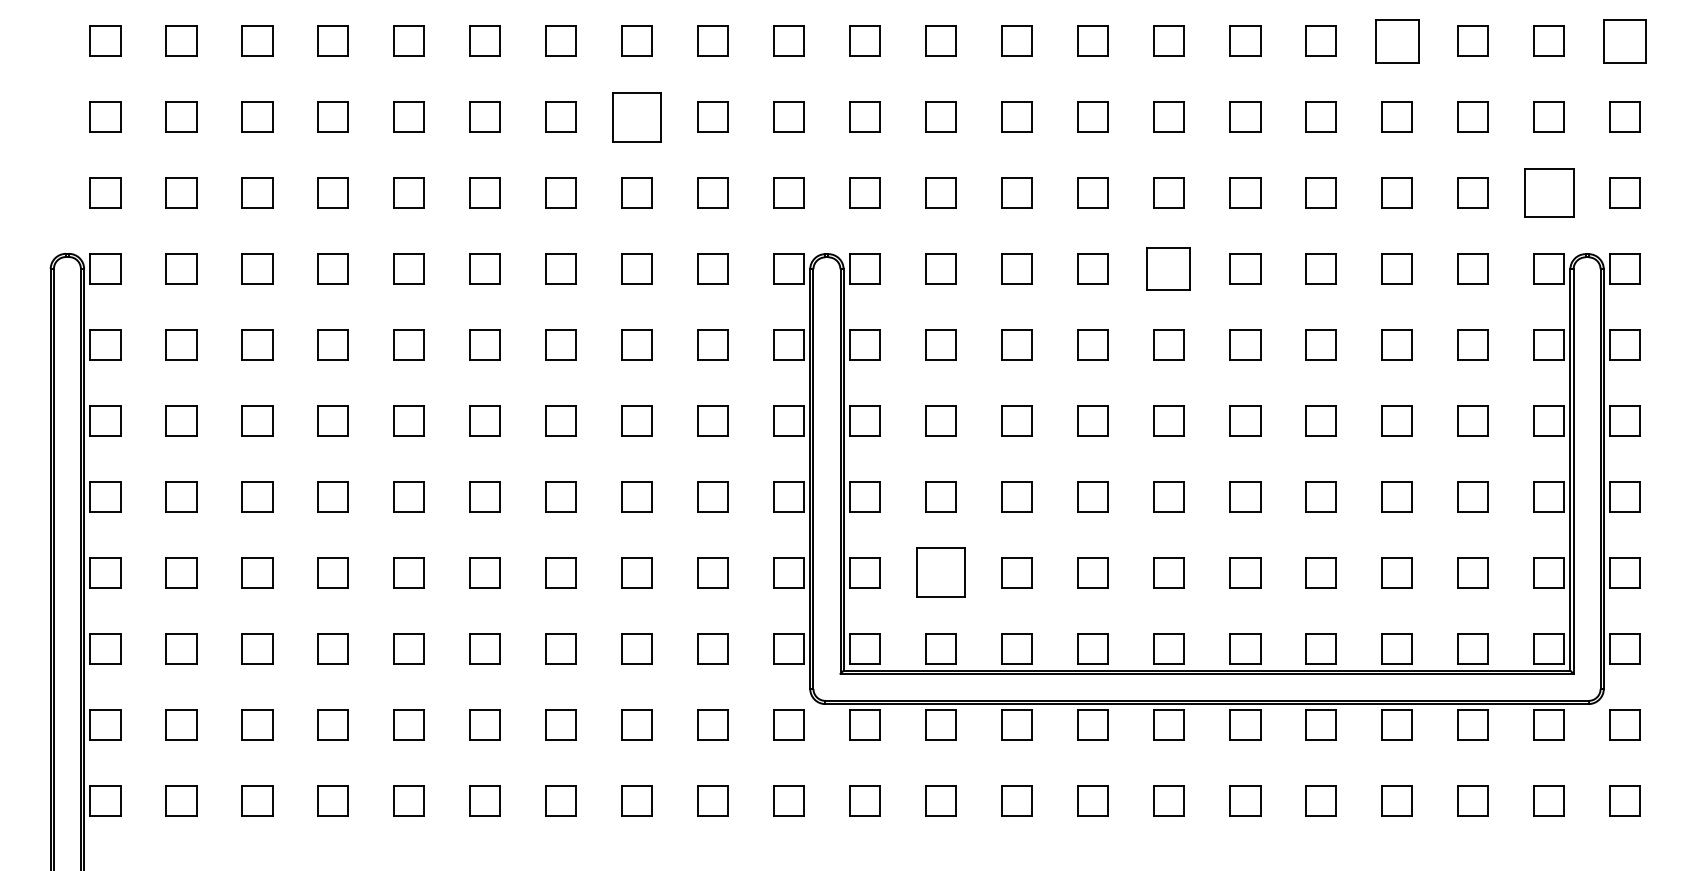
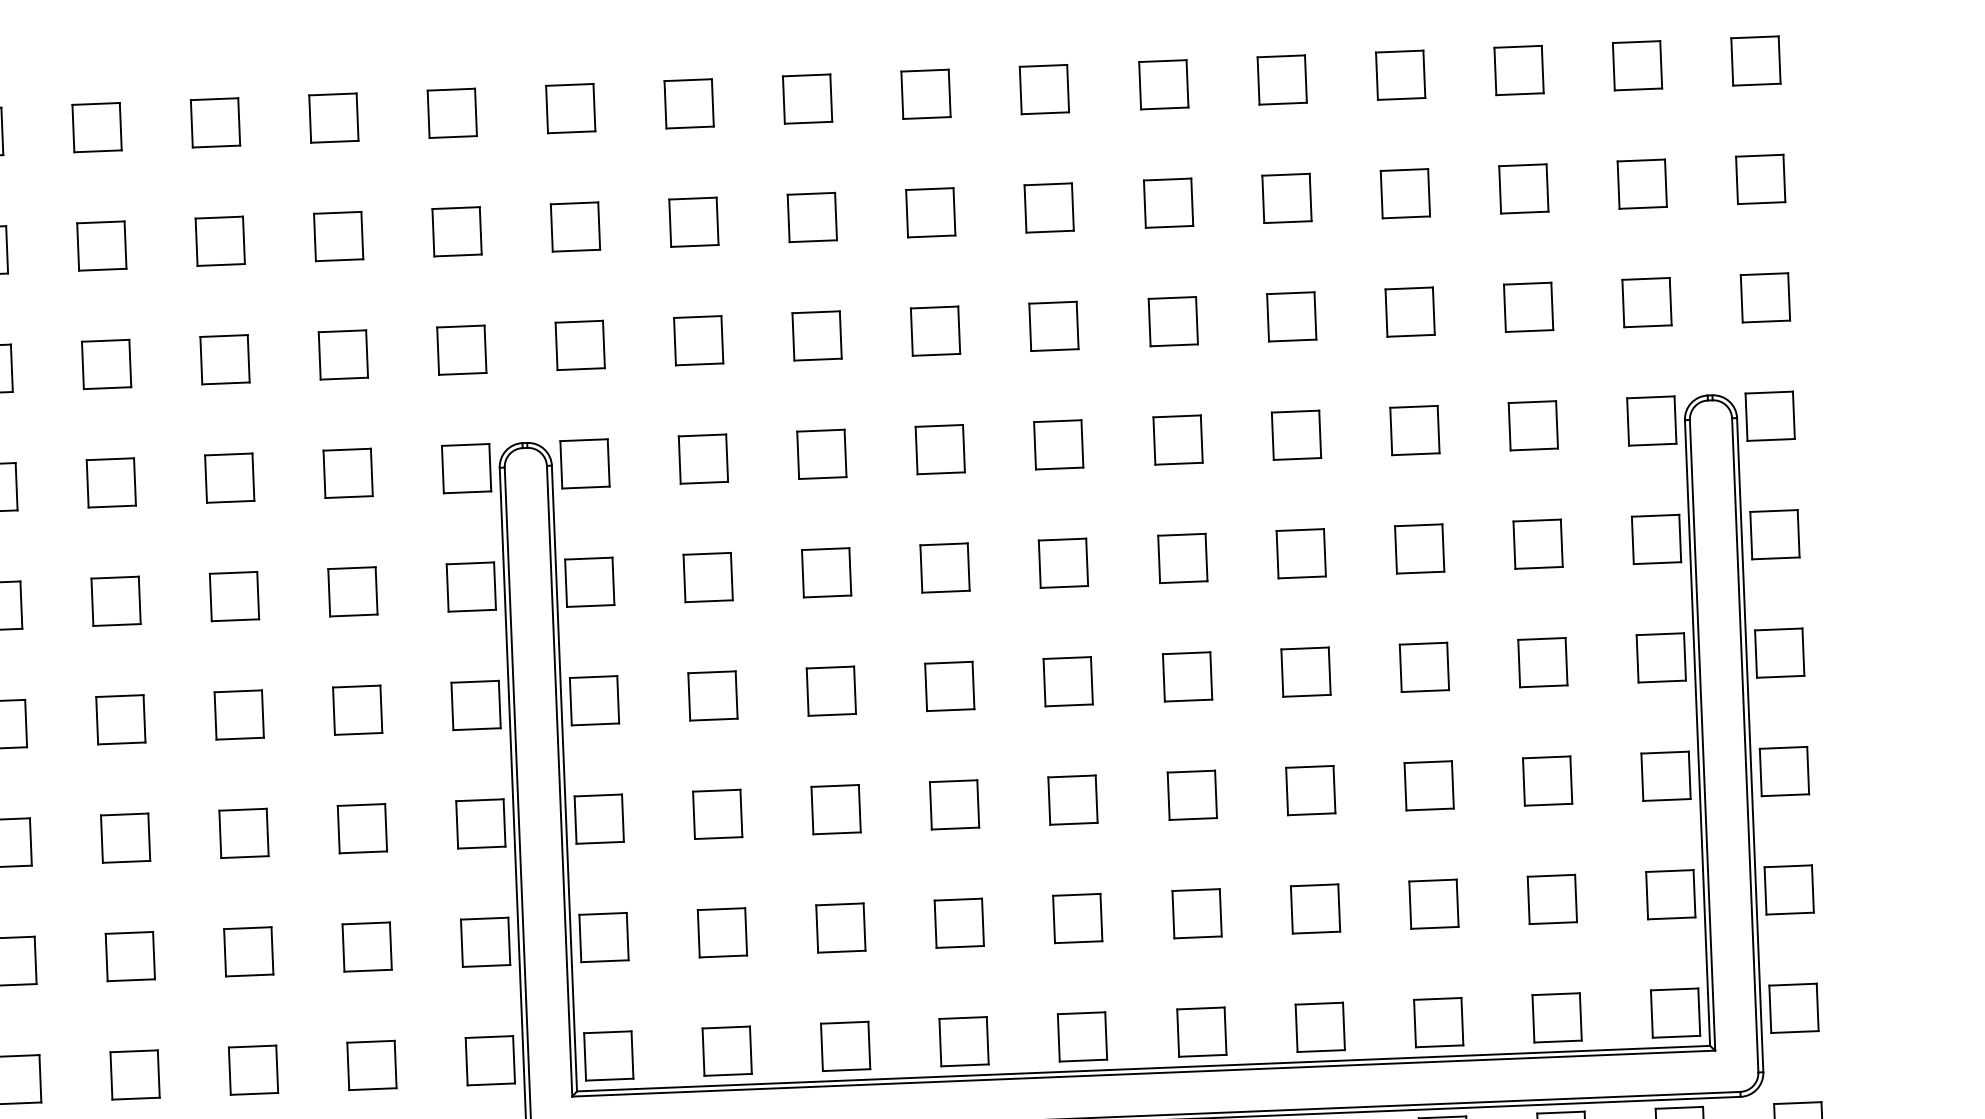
part: (1396, 40) -> (1399, 74), size x0.71
part: (1624, 40) -> (1754, 59), size x0.71
part: (636, 116) -> (219, 240), size x0.62
part: (1548, 192) -> (1646, 301), size x0.62
part: (1168, 268) -> (1058, 444), size x0.71
part: (940, 572) -> (721, 932), size x0.62

